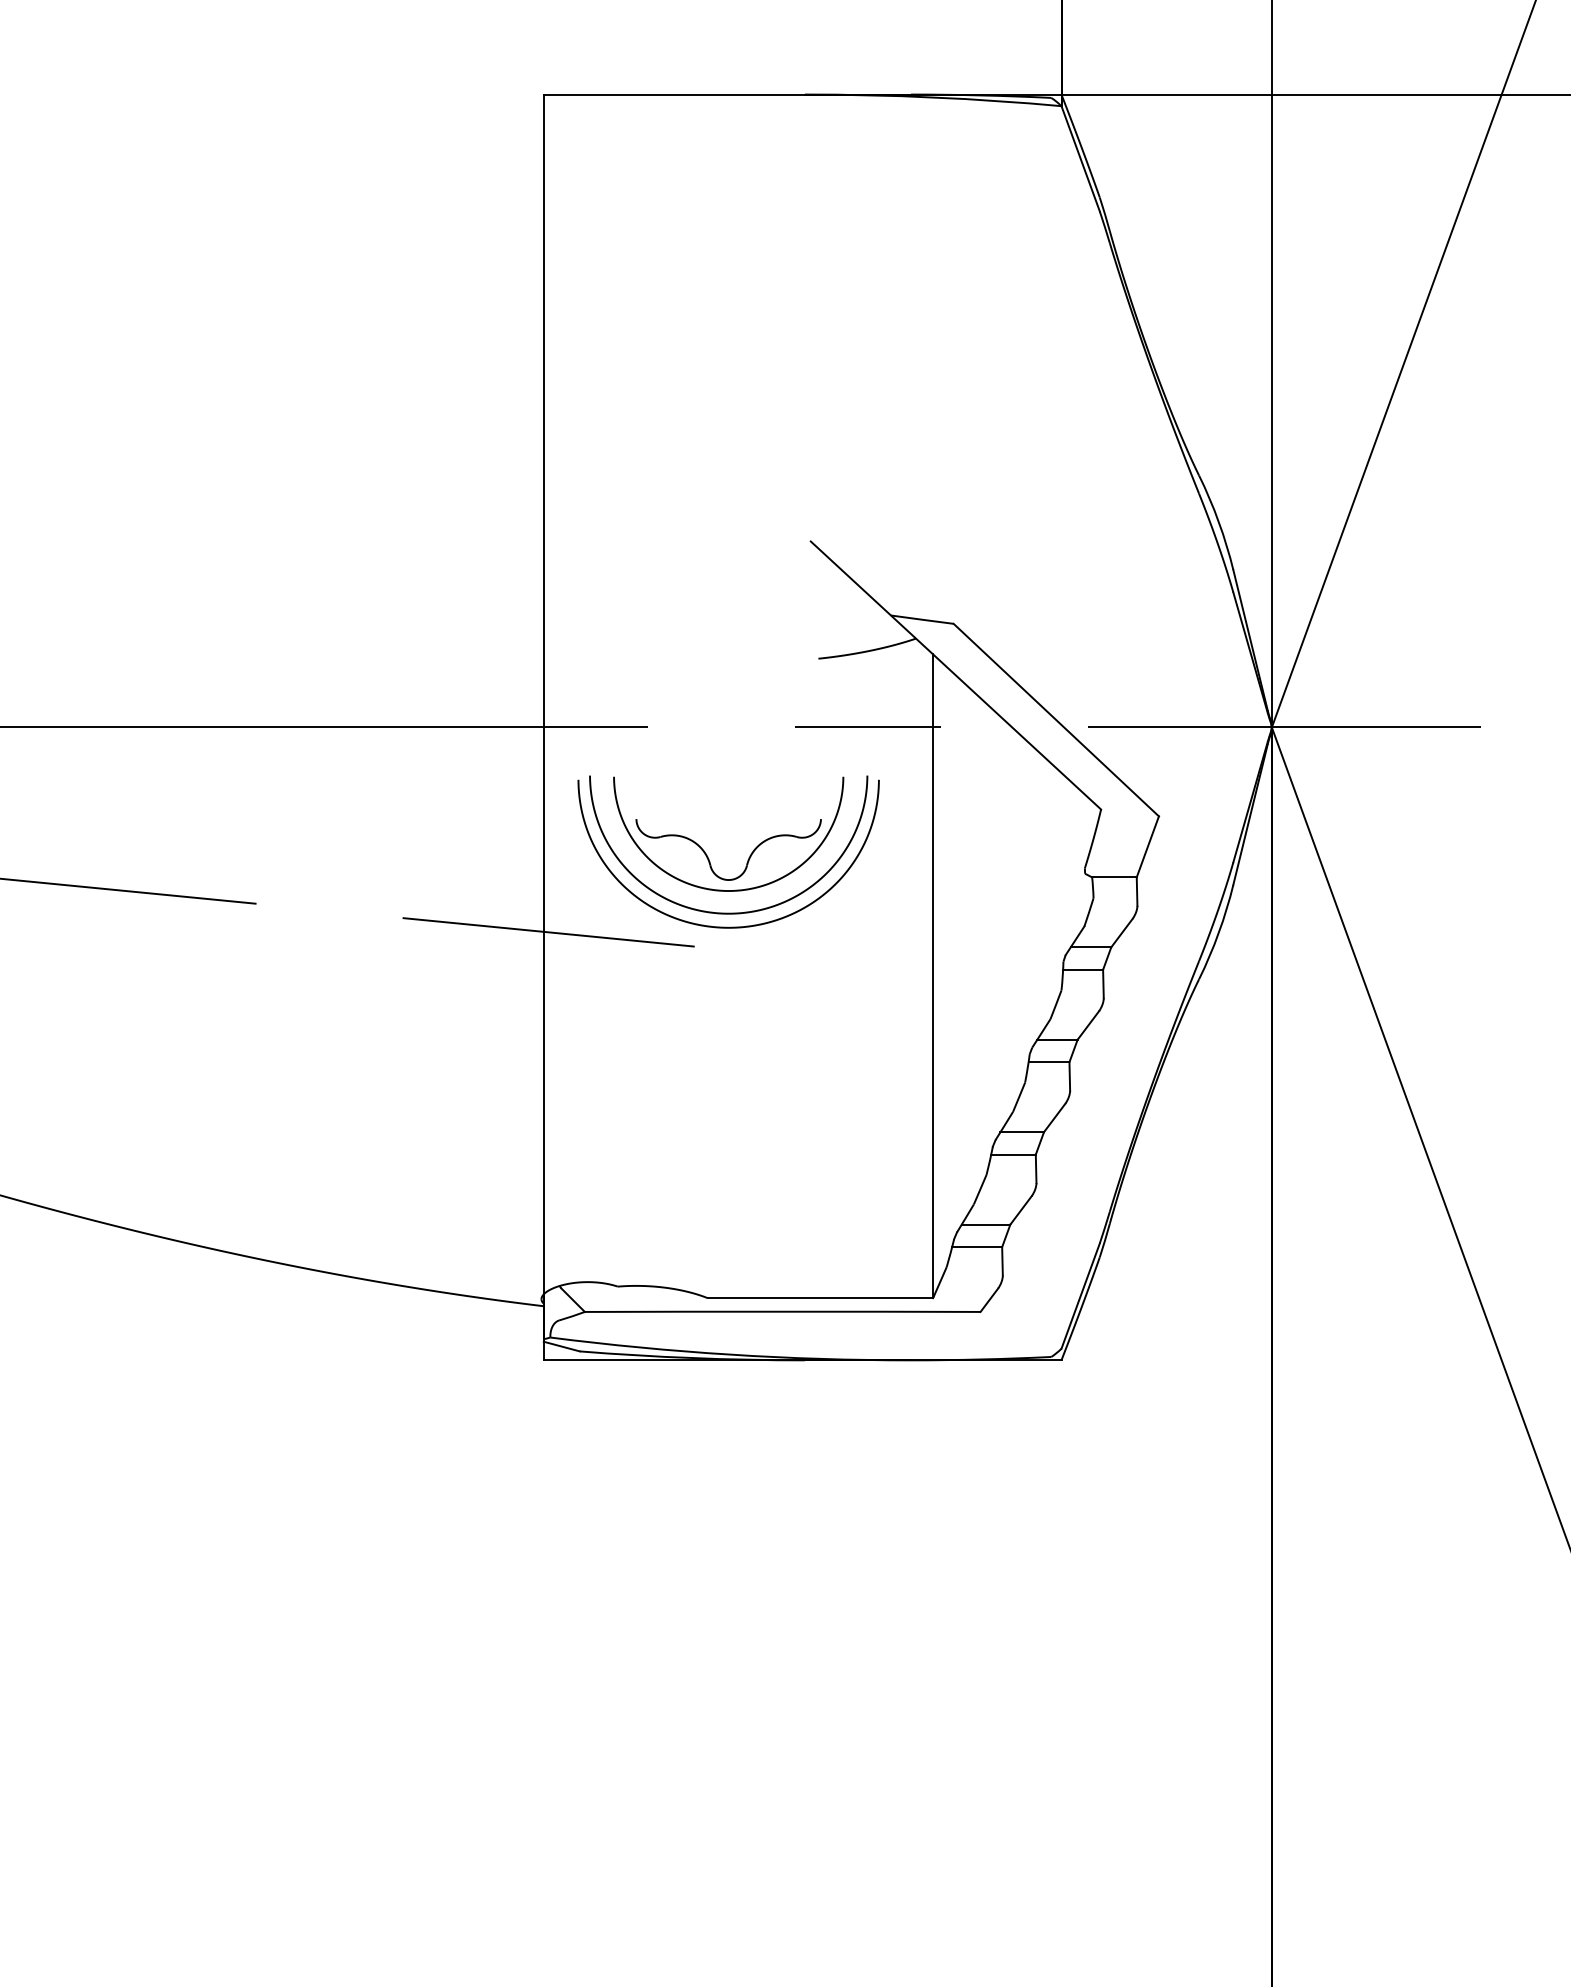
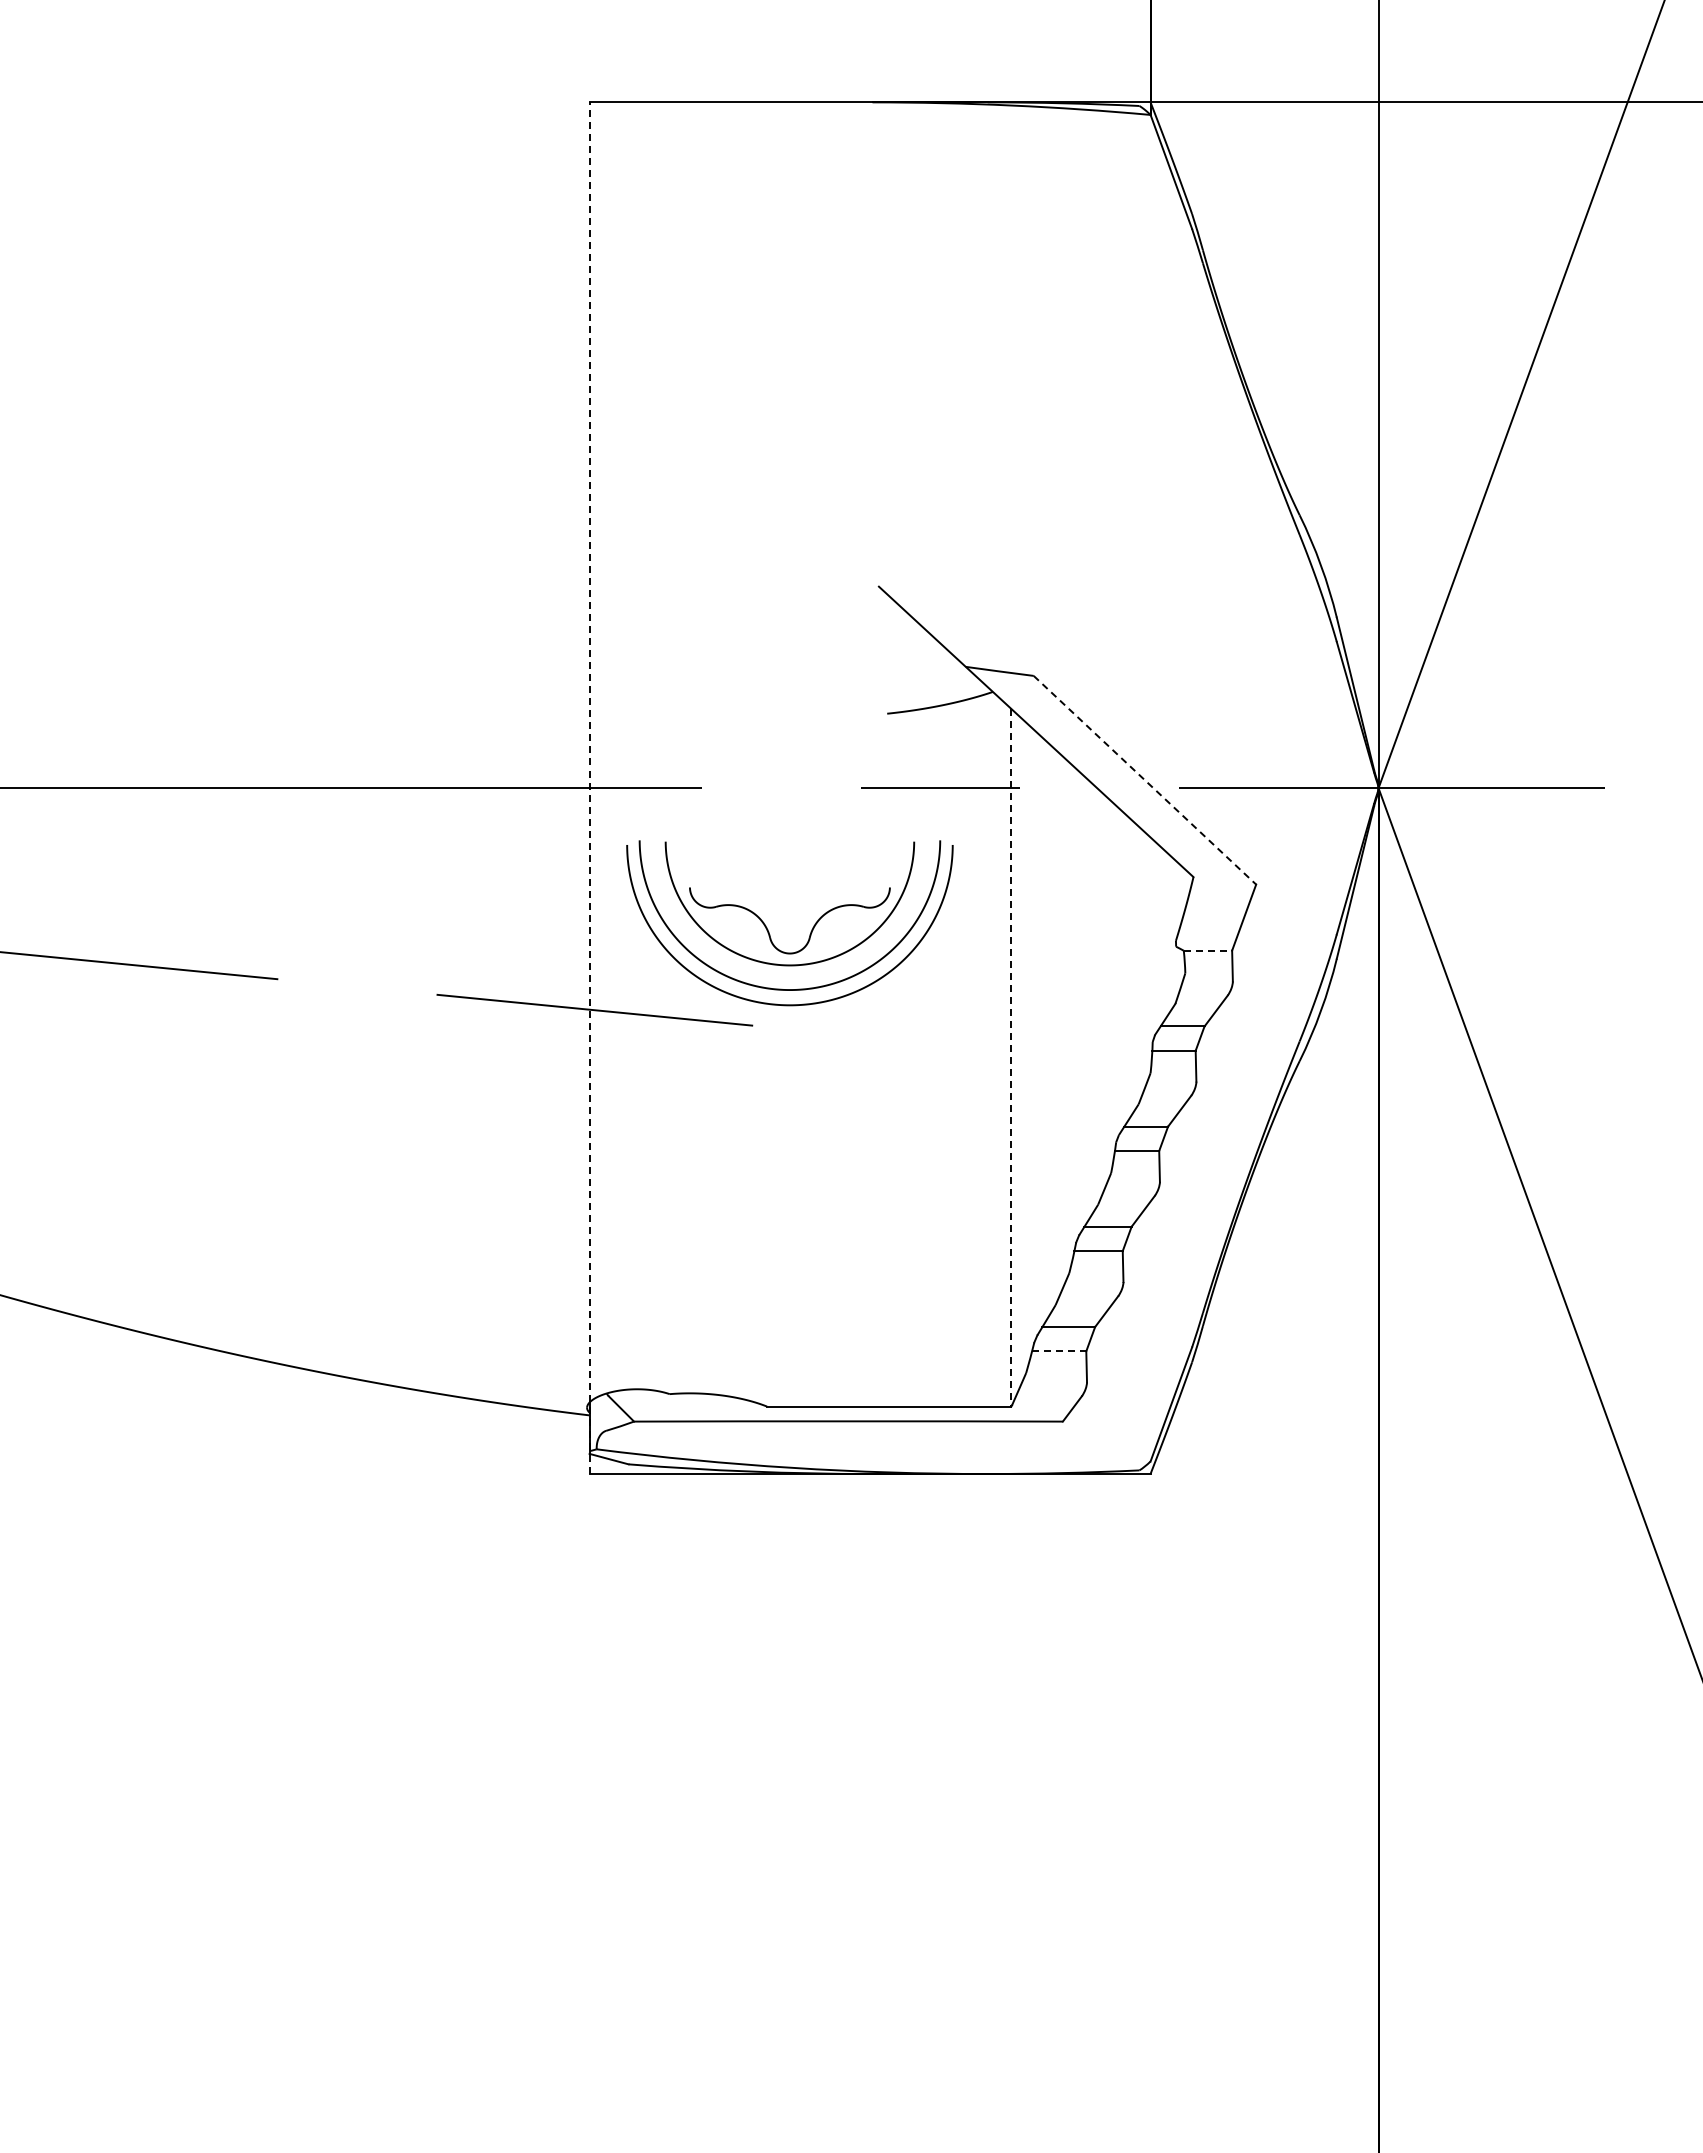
line: (1056, 720) -> (1145, 780), solid -> dashed
line: (543, 727) -> (589, 788), solid -> dashed
line: (1114, 877) -> (1208, 950), solid -> dashed
line: (933, 975) -> (1011, 1057), solid -> dashed
line: (977, 1247) -> (1059, 1351), solid -> dashed

